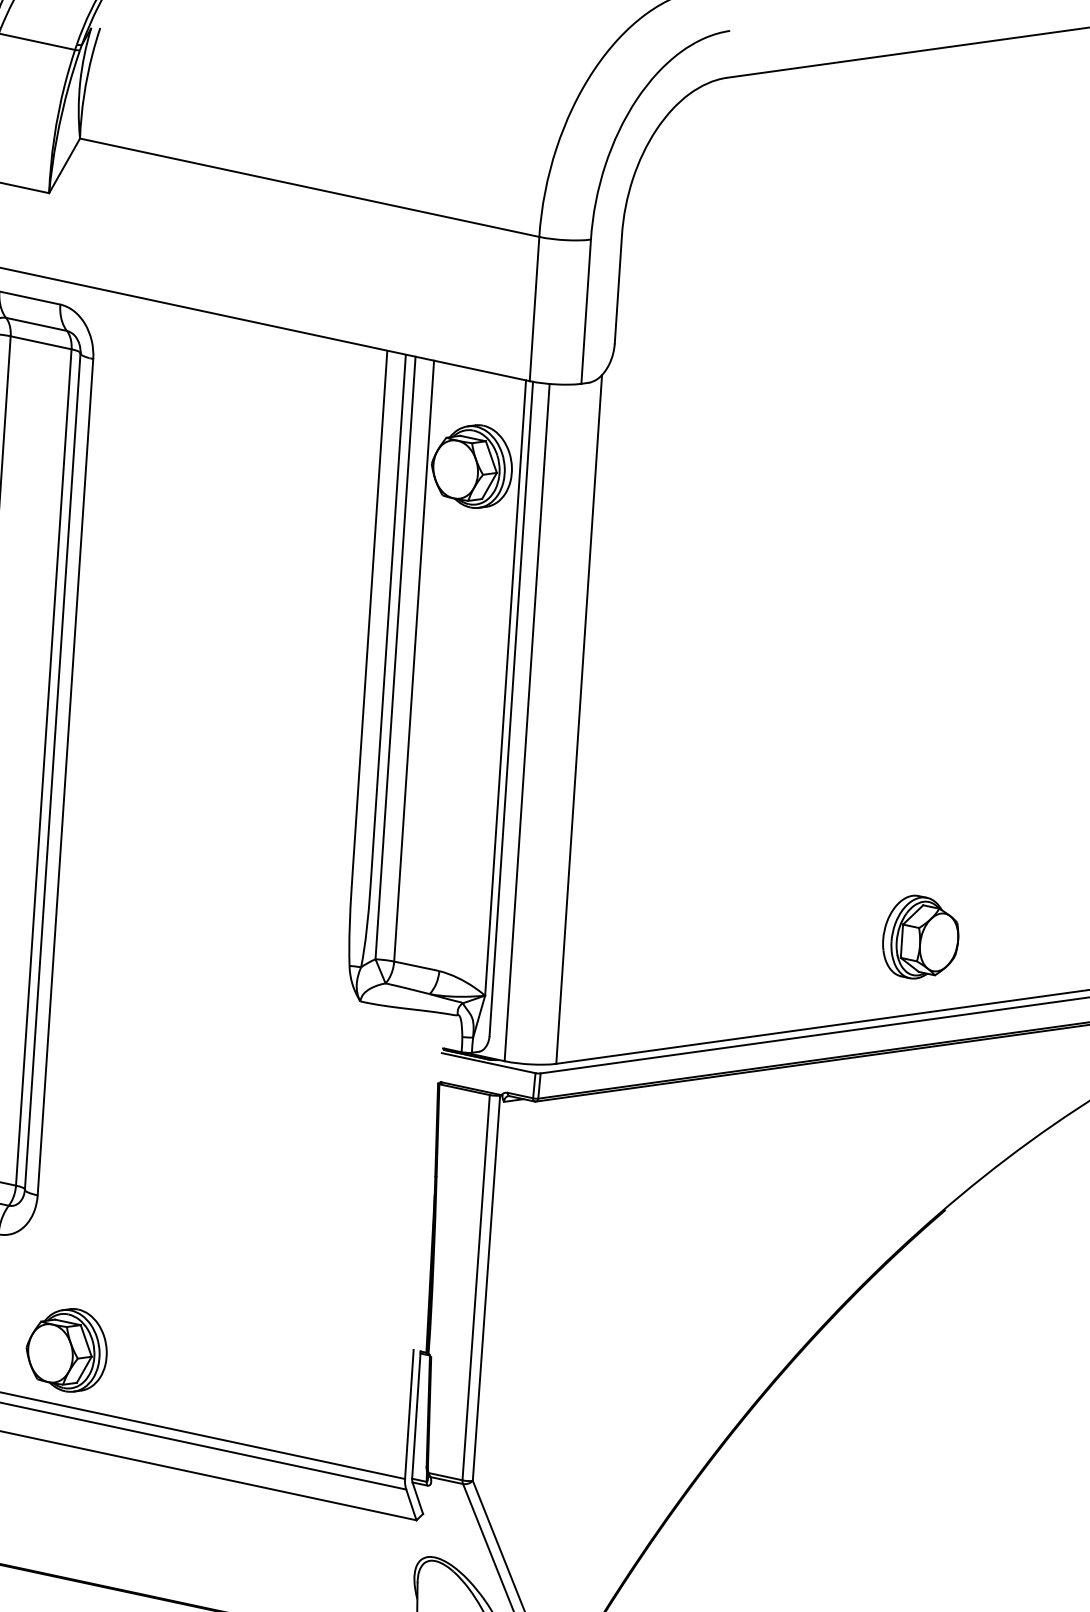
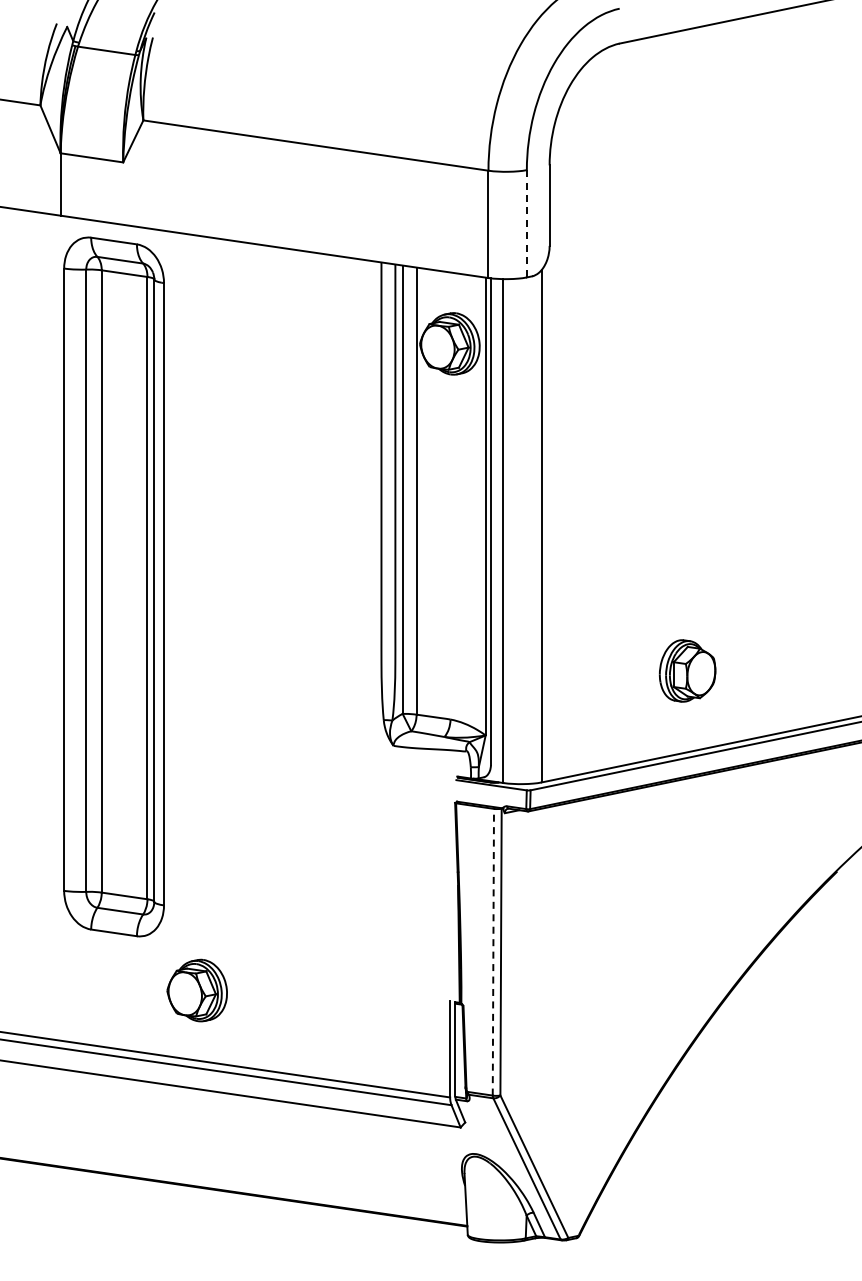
line: (585, 311) -> (526, 223), solid -> dashed
part: (920, 936) -> (687, 670), moved
line: (476, 1286) -> (493, 951), solid -> dashed
part: (65, 1349) -> (196, 990), moved

